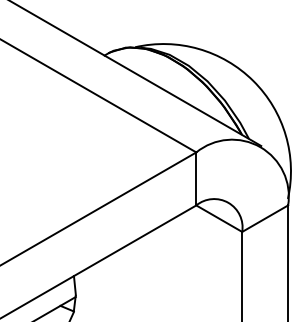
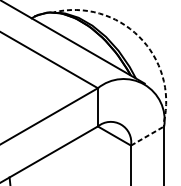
arc: (253, 80) -> (139, 36), solid -> dashed
line: (265, 218) -> (147, 135), solid -> dashed

